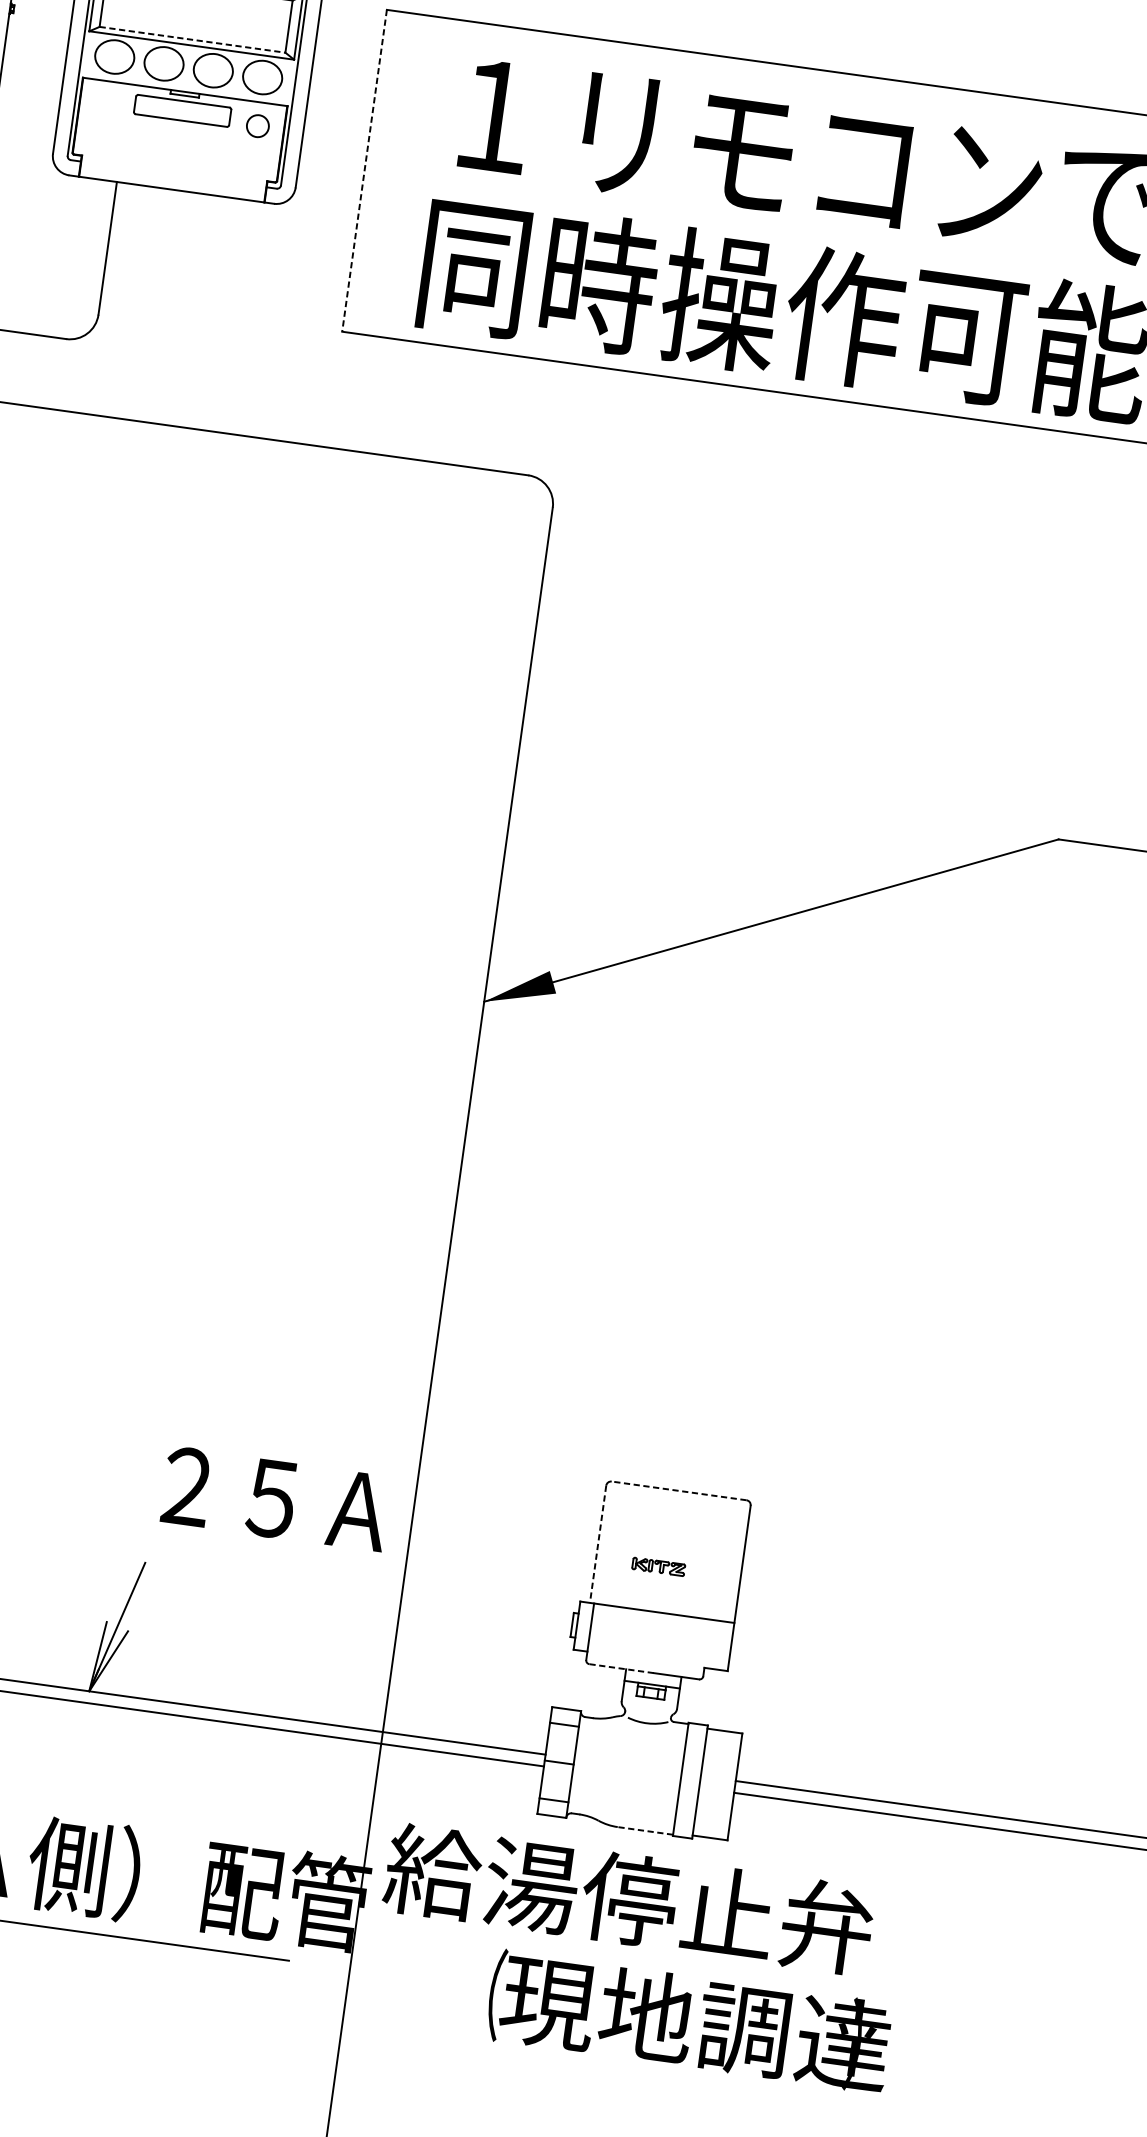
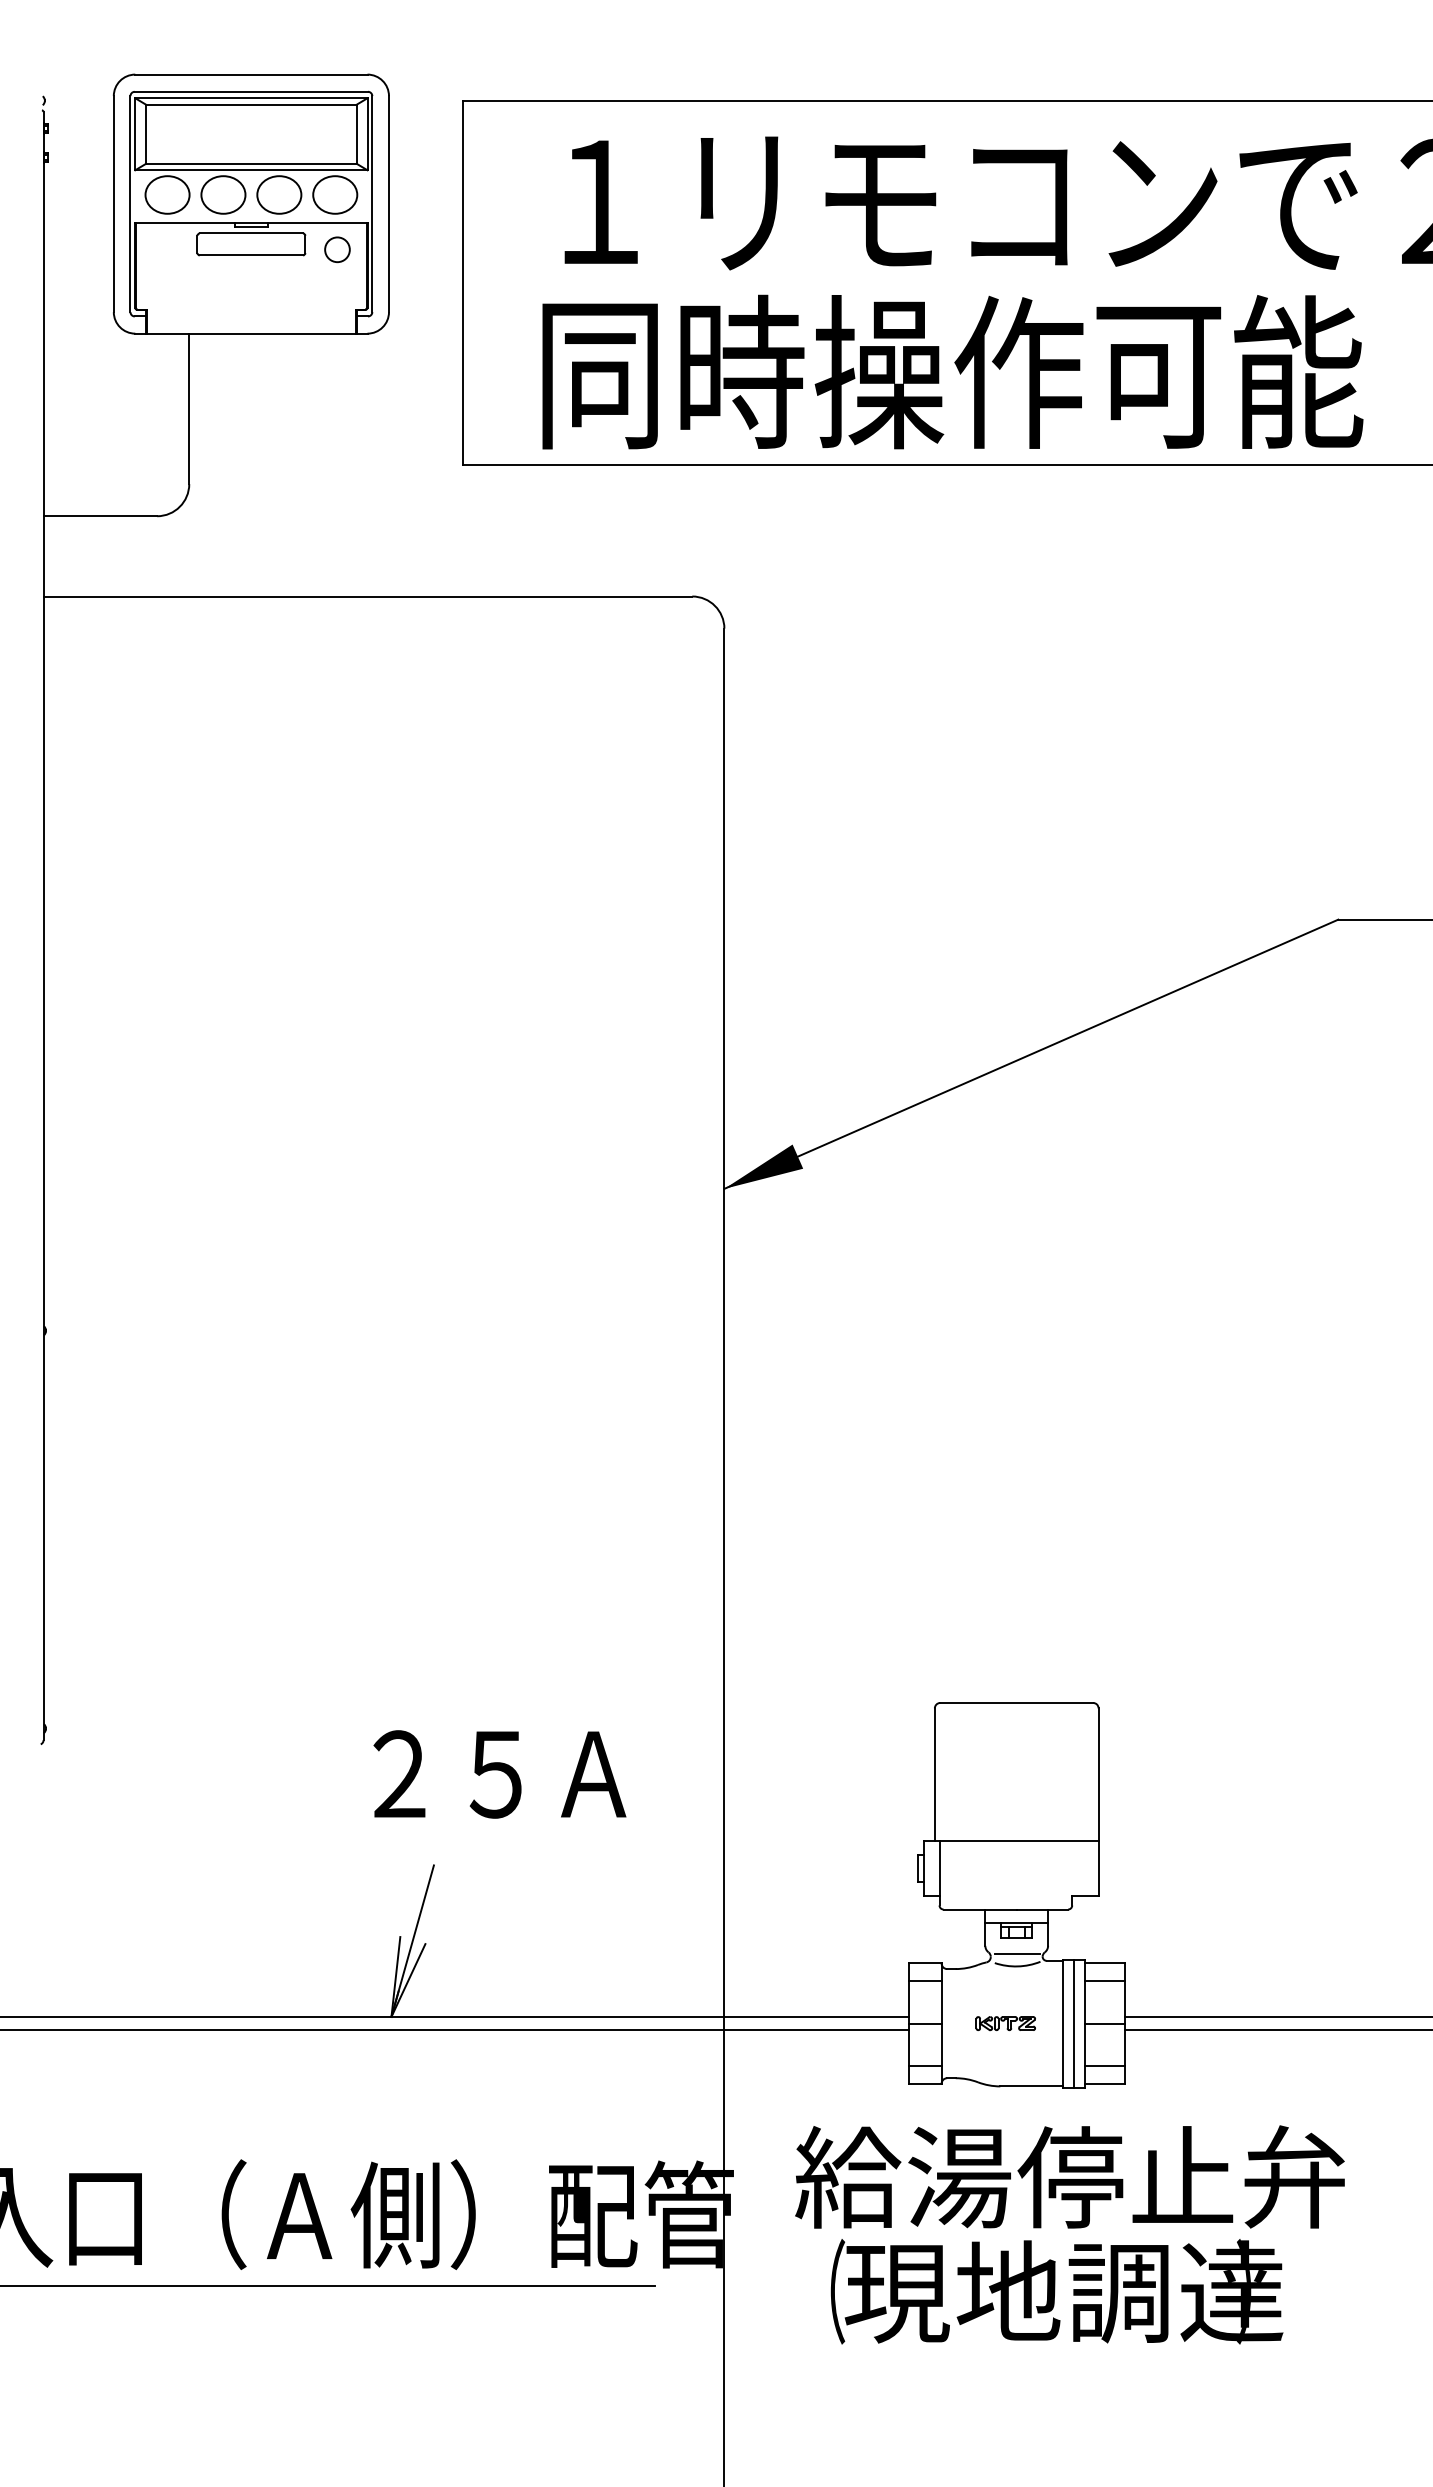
line: (192, 39) -> (251, 163), dashed -> solid
line: (364, 171) -> (463, 283), dashed -> solid
line: (678, 1490) -> (1016, 1702), dashed -> solid
text: (275, 1499) -> (499, 1774), moved
line: (597, 1544) -> (934, 1775), dashed -> solid
part: (658, 1566) -> (1005, 2023), moved
line: (621, 1668) -> (980, 1909), dashed -> solid
line: (648, 1711) -> (1016, 1953), added
line: (722, 1746) -> (1104, 1980), added
line: (690, 1780) -> (1074, 2023), added
line: (717, 1784) -> (1104, 2023), added
line: (712, 1822) -> (1104, 2066), added
line: (645, 1830) -> (1031, 2086), dashed -> solid
text: (628, 1898) -> (1069, 2176), moved
text: (688, 2021) -> (1056, 2291), moved

